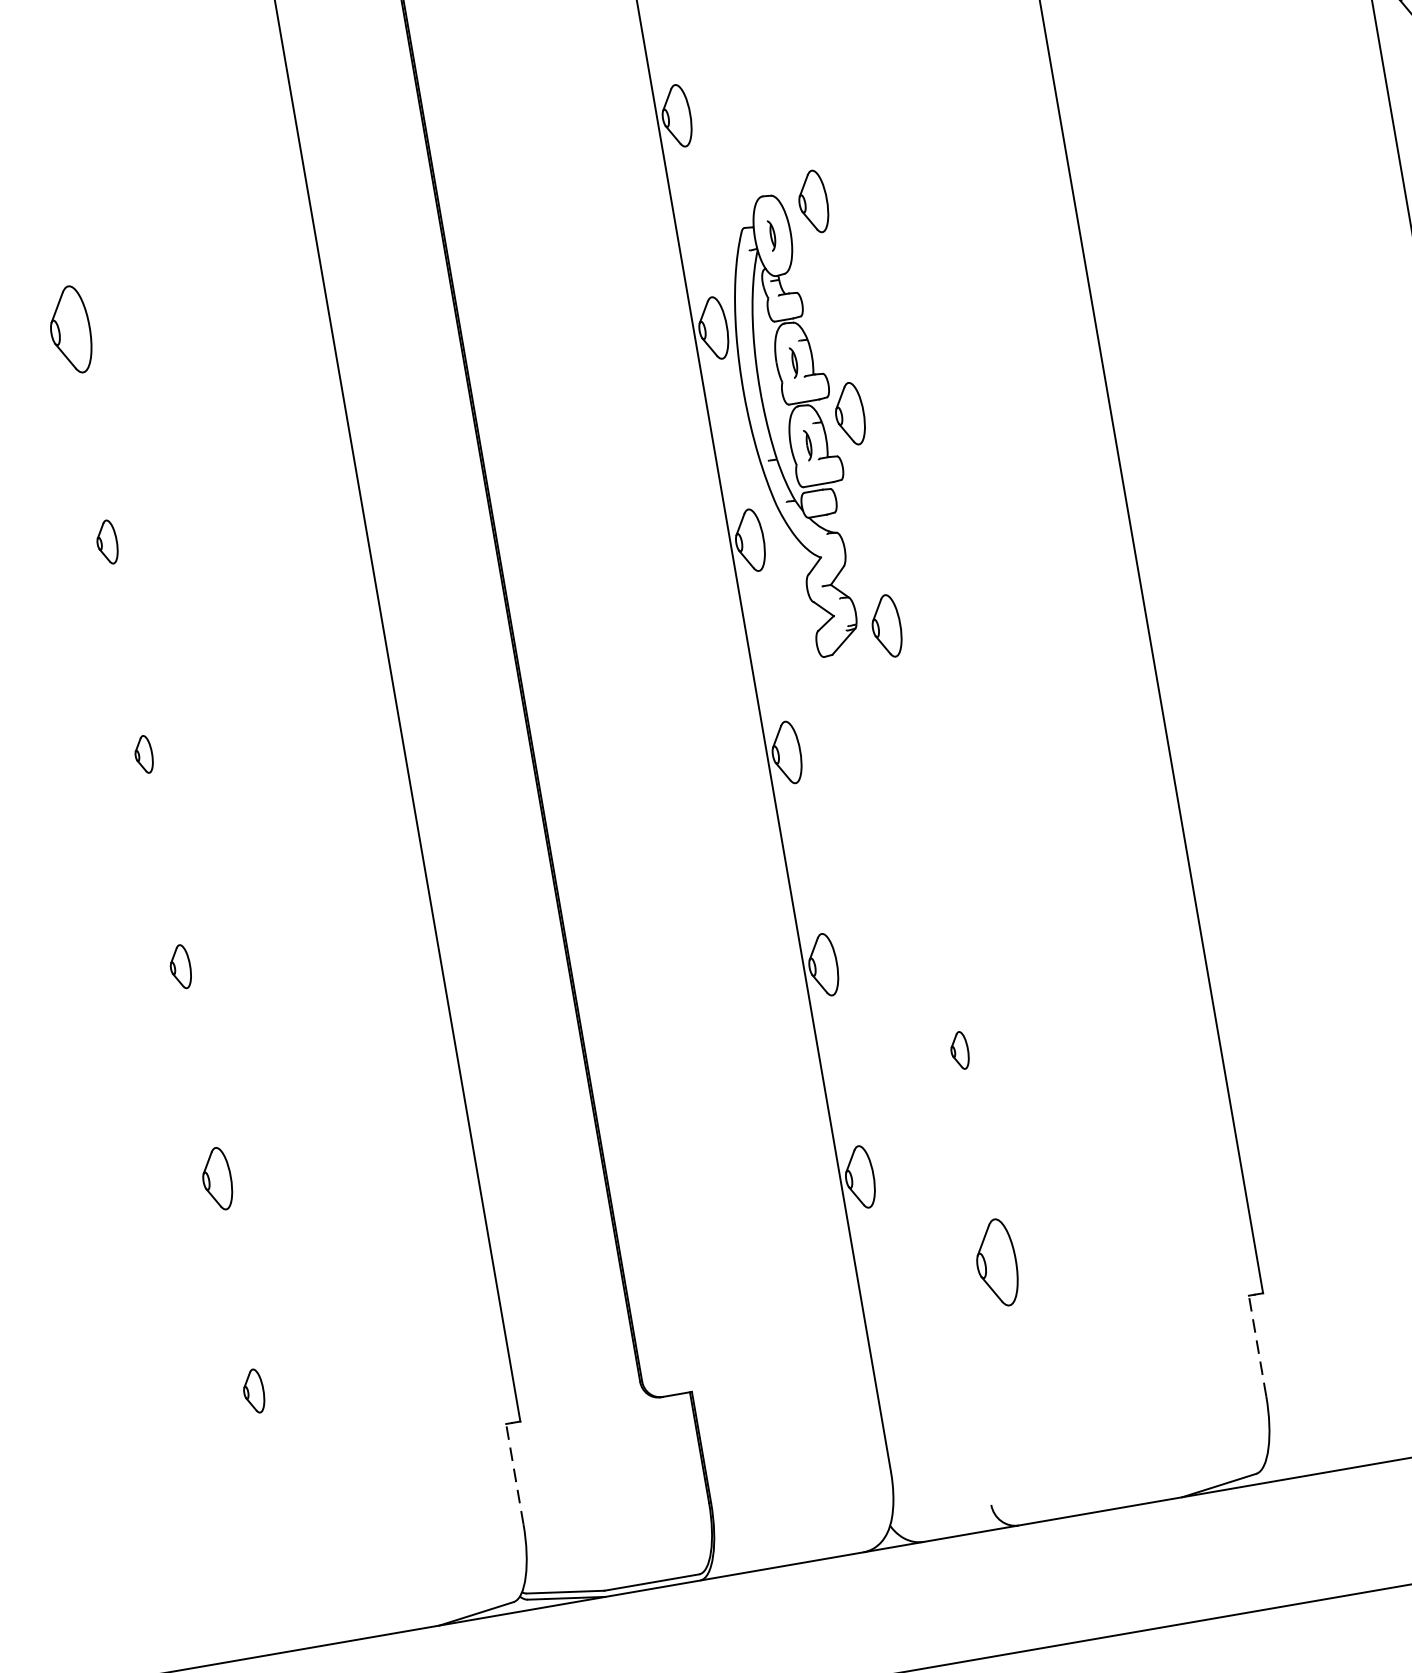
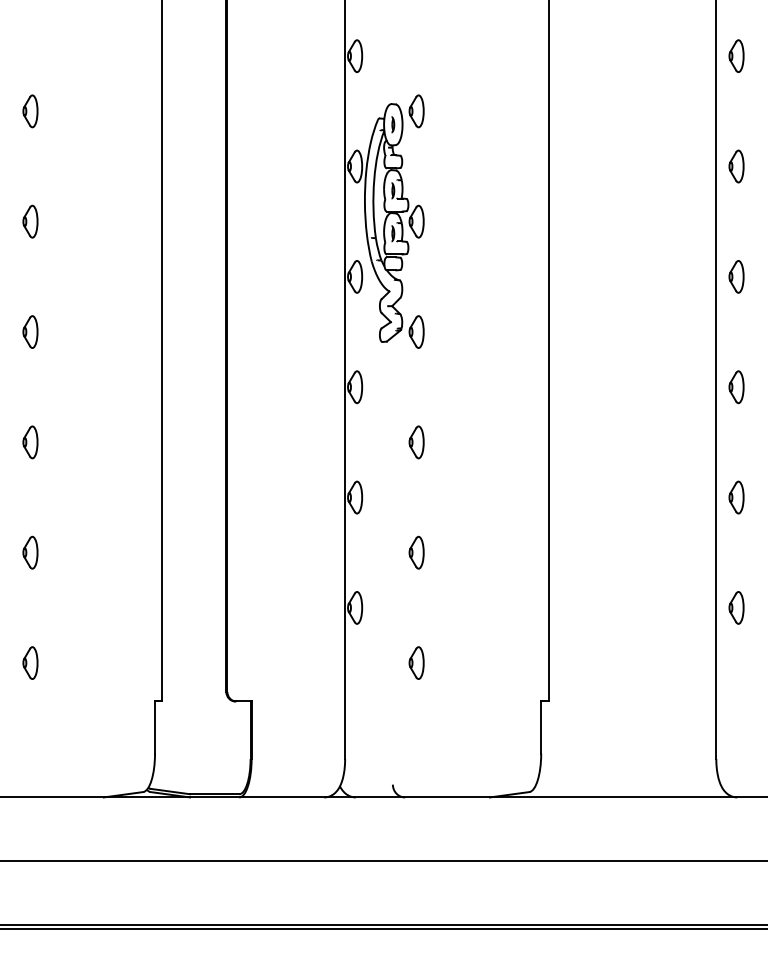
part: (70, 330) -> (30, 111), size x0.71
part: (107, 542) -> (30, 221), size x1.43
part: (143, 753) -> (30, 331), size x1.67
part: (923, 839) -> (416, 442), added
part: (180, 967) -> (30, 442), size x1.43
part: (959, 1050) -> (416, 552), size x1.67
part: (996, 1262) -> (416, 662), size x0.71
line: (1258, 1345) -> (541, 727), dashed -> solid
part: (253, 1390) -> (30, 662), size x1.43
line: (515, 1473) -> (155, 727), dashed -> solid

